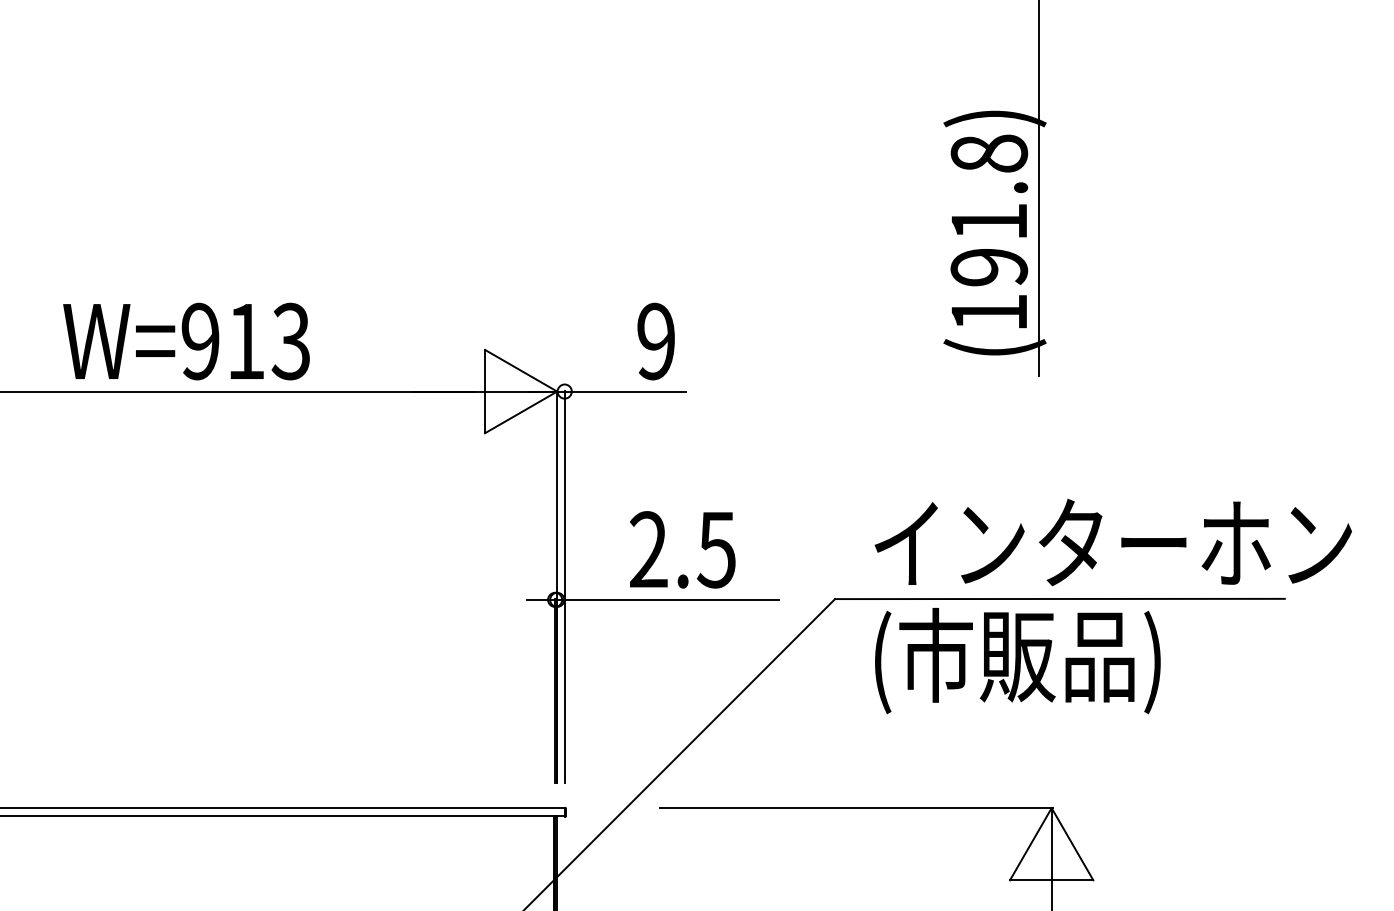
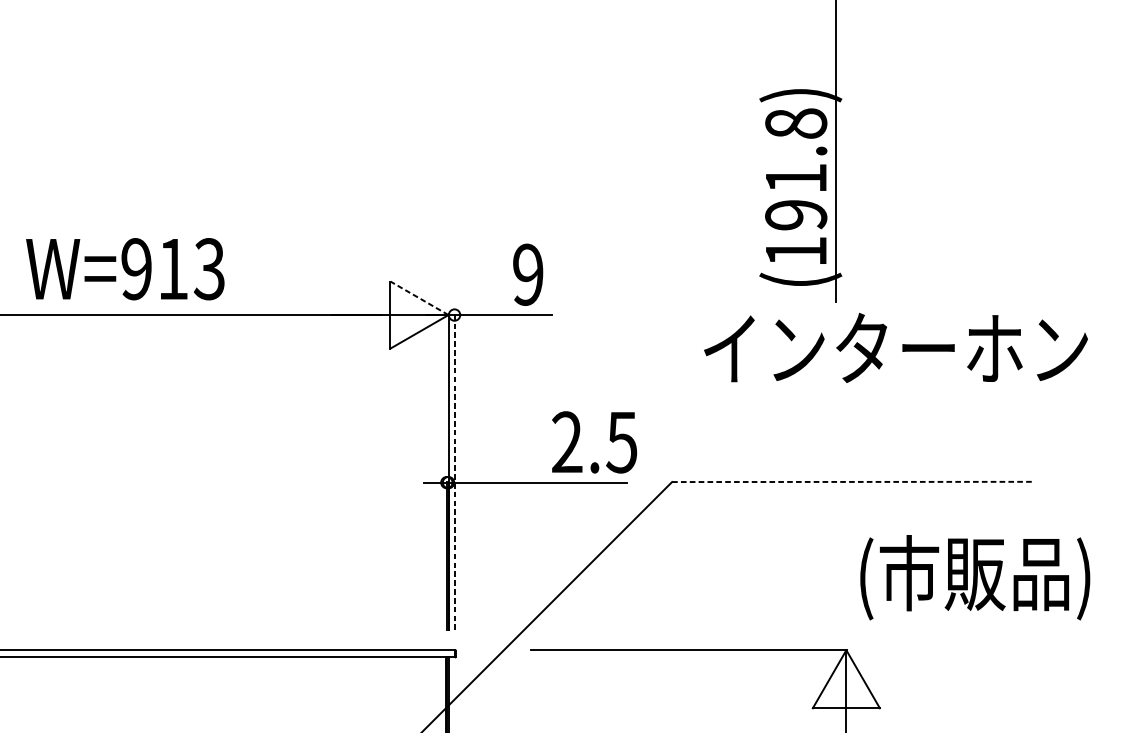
text: (186, 341) -> (125, 269), moved
line: (521, 370) -> (419, 298), solid -> dashed
text: (1112, 542) -> (895, 347), moved
text: (682, 549) -> (594, 442), moved
line: (564, 586) -> (454, 471), solid -> dashed
line: (1059, 598) -> (852, 481), solid -> dashed
text: (1017, 661) -> (974, 578), moved

